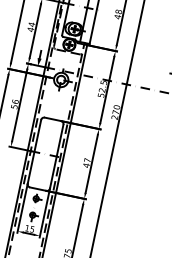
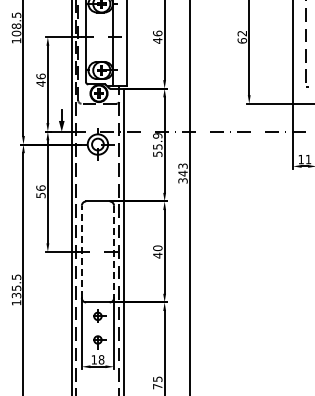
text: (118, 11) -> (157, 33), 48 -> 46
text: (31, 24) -> (40, 76), 44 -> 46
text: (102, 86) -> (157, 141), 52.5 -> 55.9
text: (115, 112) -> (182, 173), 270 -> 343
line: (34, 151) -> (81, 251), solid -> dashed
line: (56, 157) -> (114, 252), solid -> dashed
text: (87, 160) -> (157, 248), 47 -> 40
text: (32, 229) -> (101, 359), 15 -> 18

